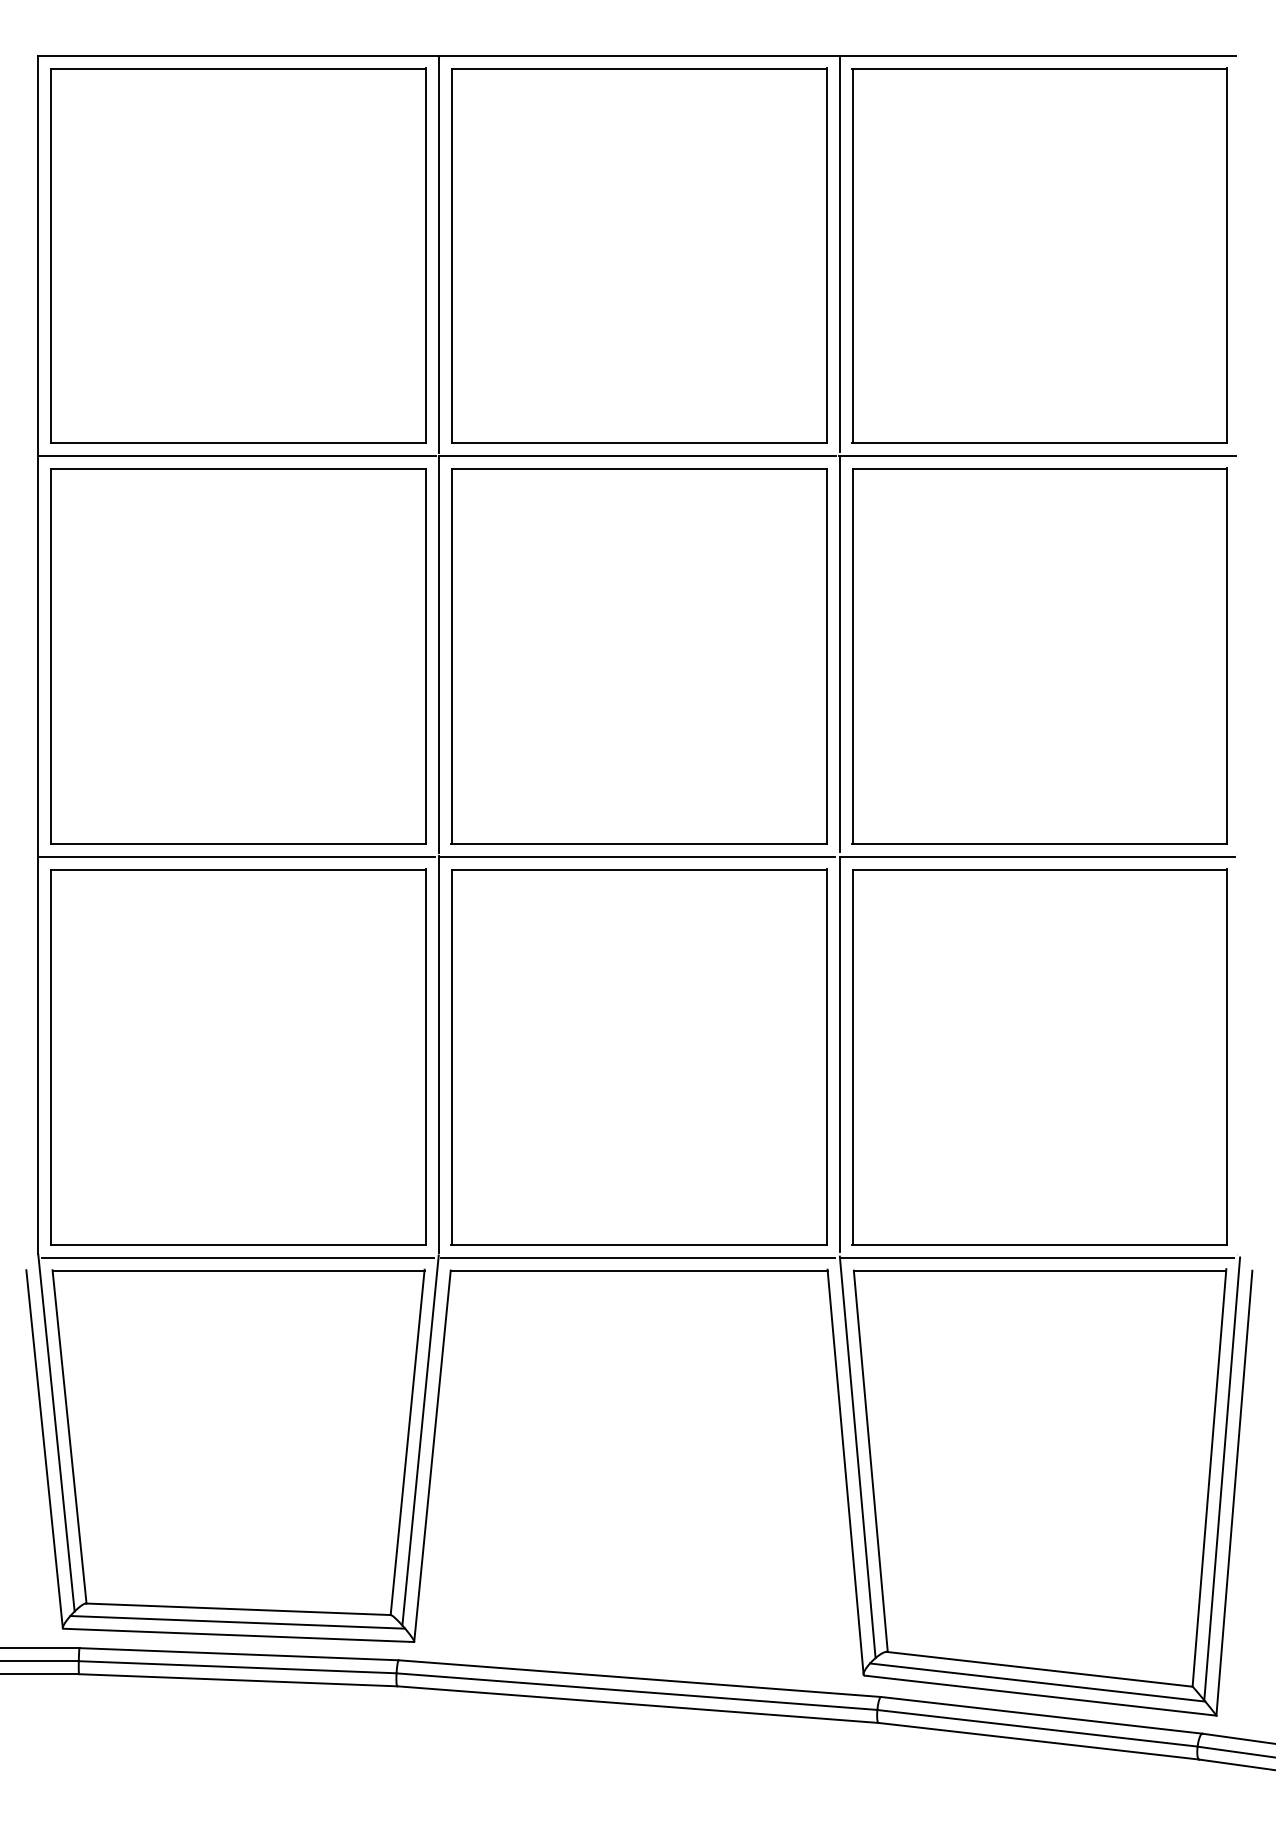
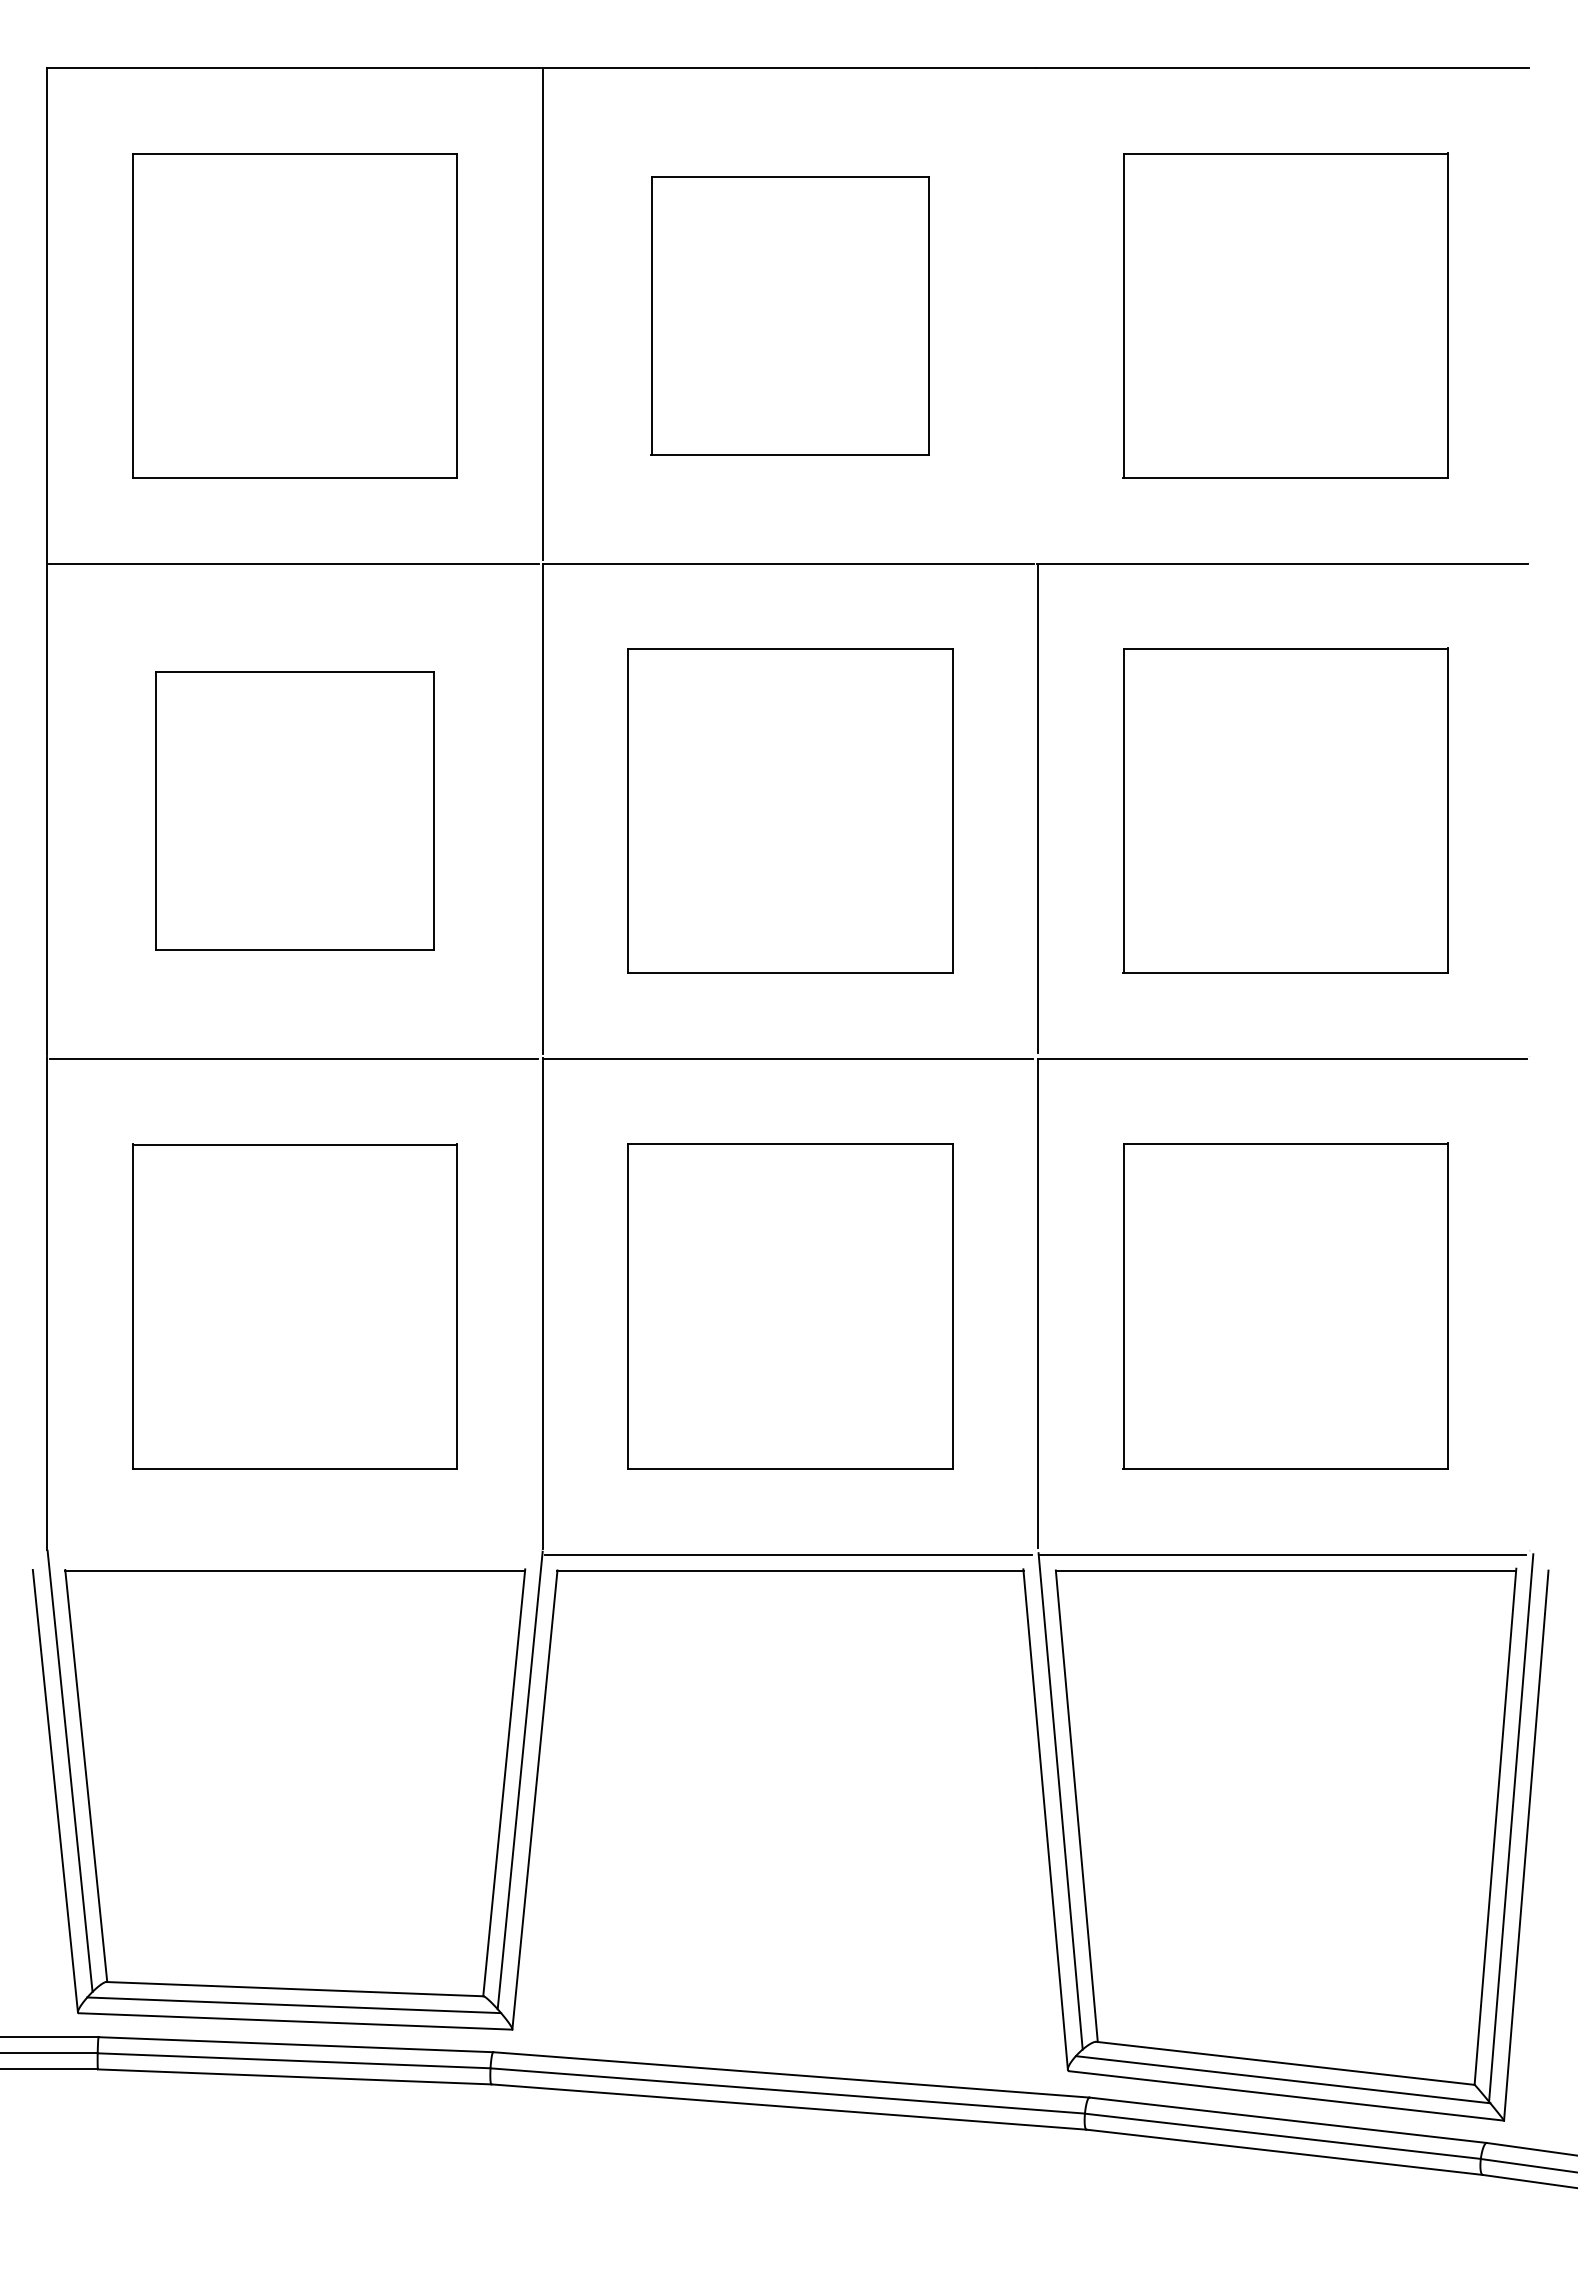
line: (839, 254) -> (1038, 314), removed
part: (237, 255) -> (294, 315), size x0.7
part: (639, 255) -> (790, 315), size x0.6
part: (1039, 255) -> (1285, 315), size x0.7
part: (237, 655) -> (294, 810), size x0.6
part: (638, 655) -> (789, 810), size x0.7
part: (1039, 655) -> (1285, 810), size x0.7
part: (638, 1056) -> (789, 1305), size x0.7
part: (1039, 1056) -> (1285, 1305), size x0.7
part: (237, 1057) -> (294, 1306), size x0.7
line: (237, 1257) -> (293, 1554), removed

